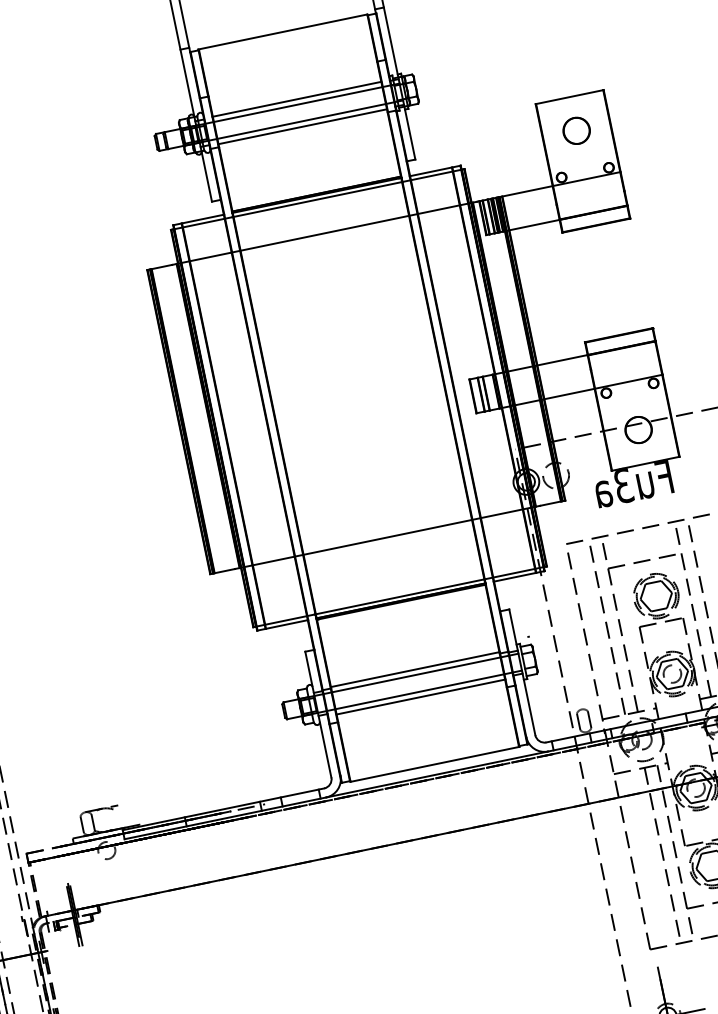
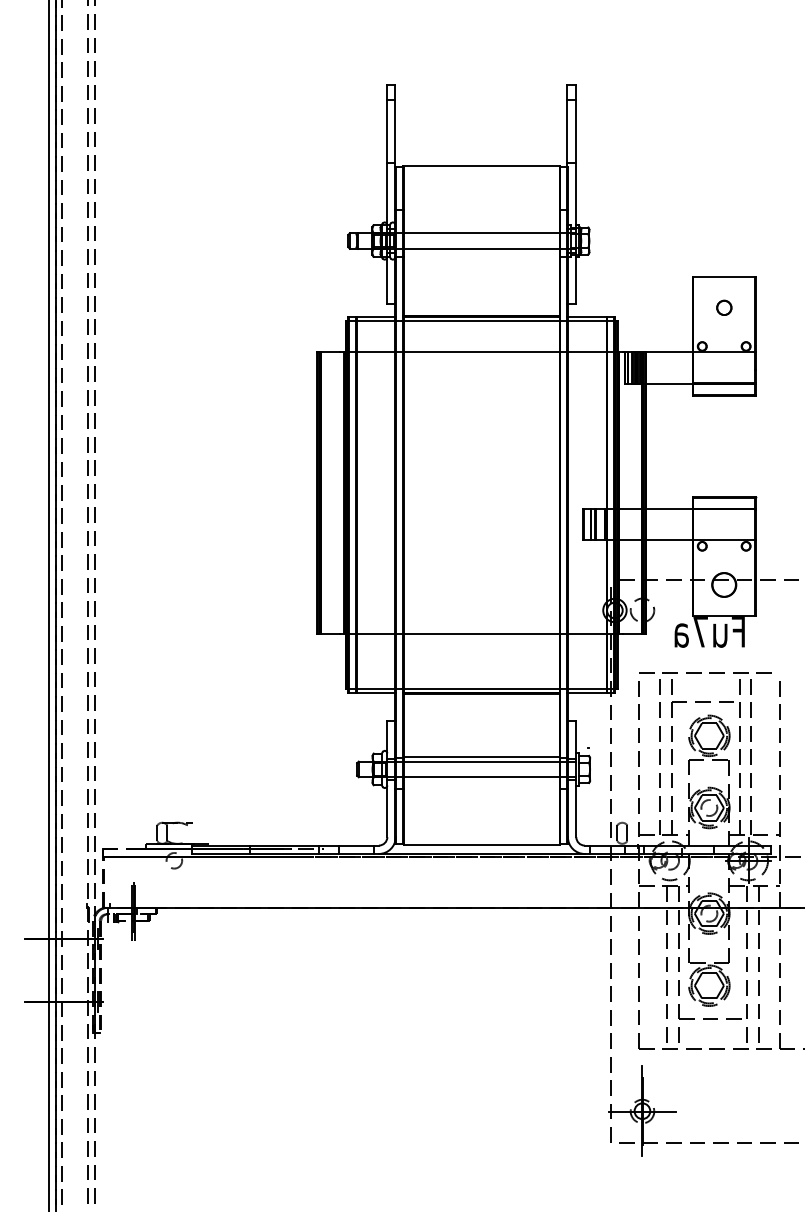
line: (296, 99) -> (481, 228), removed
line: (302, 126) -> (481, 253), removed
part: (576, 130) -> (724, 307), size x0.6
text: (623, 486) -> (700, 632), Fu3a -> Fu7a
line: (420, 697) -> (481, 782), removed

